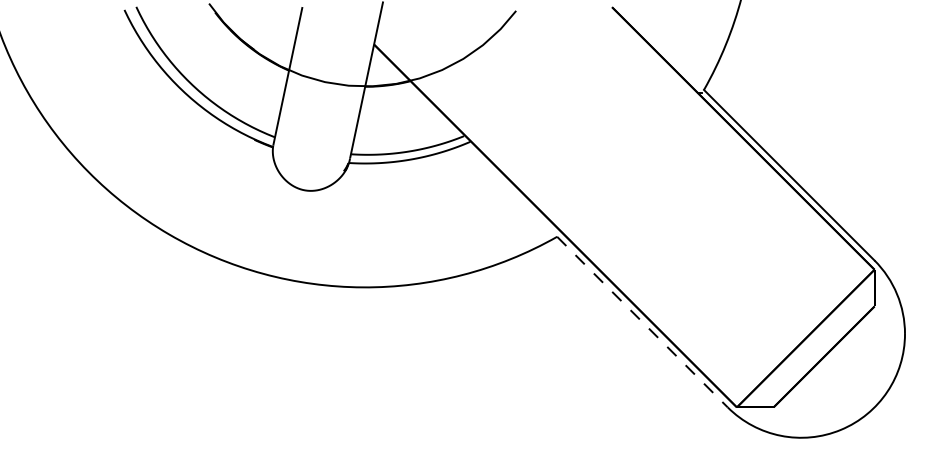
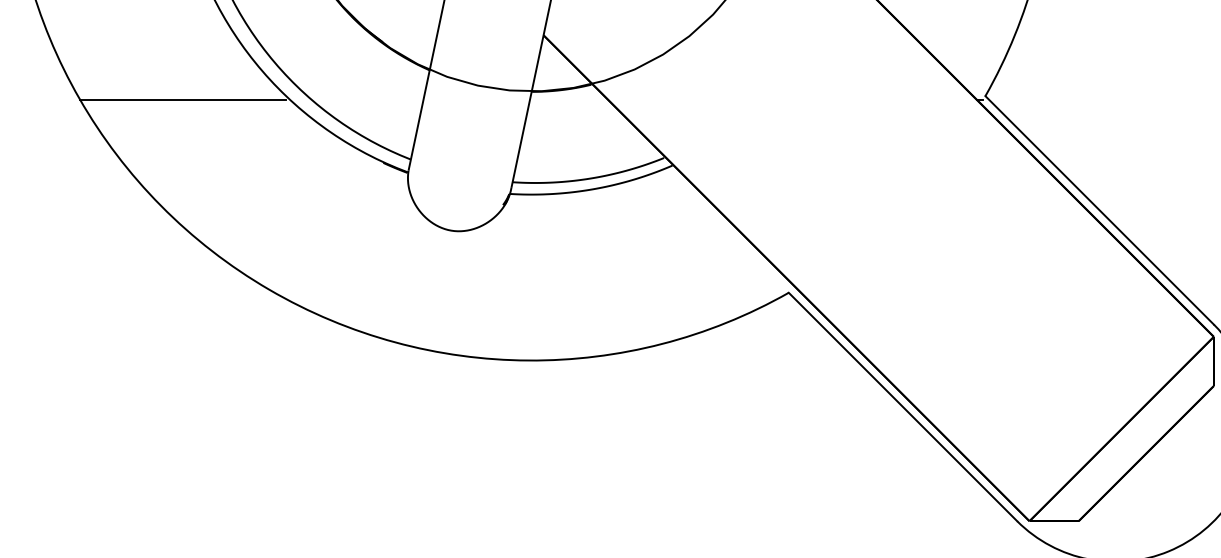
line: (104, 92) -> (182, 99), added
line: (642, 322) -> (903, 407), dashed -> solid

